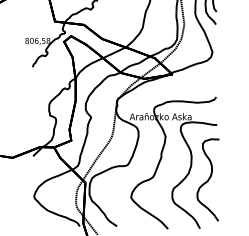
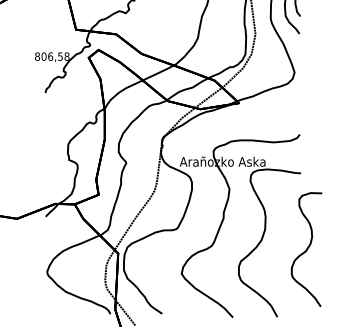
curve: (207, 179) -> (305, 248), moved

